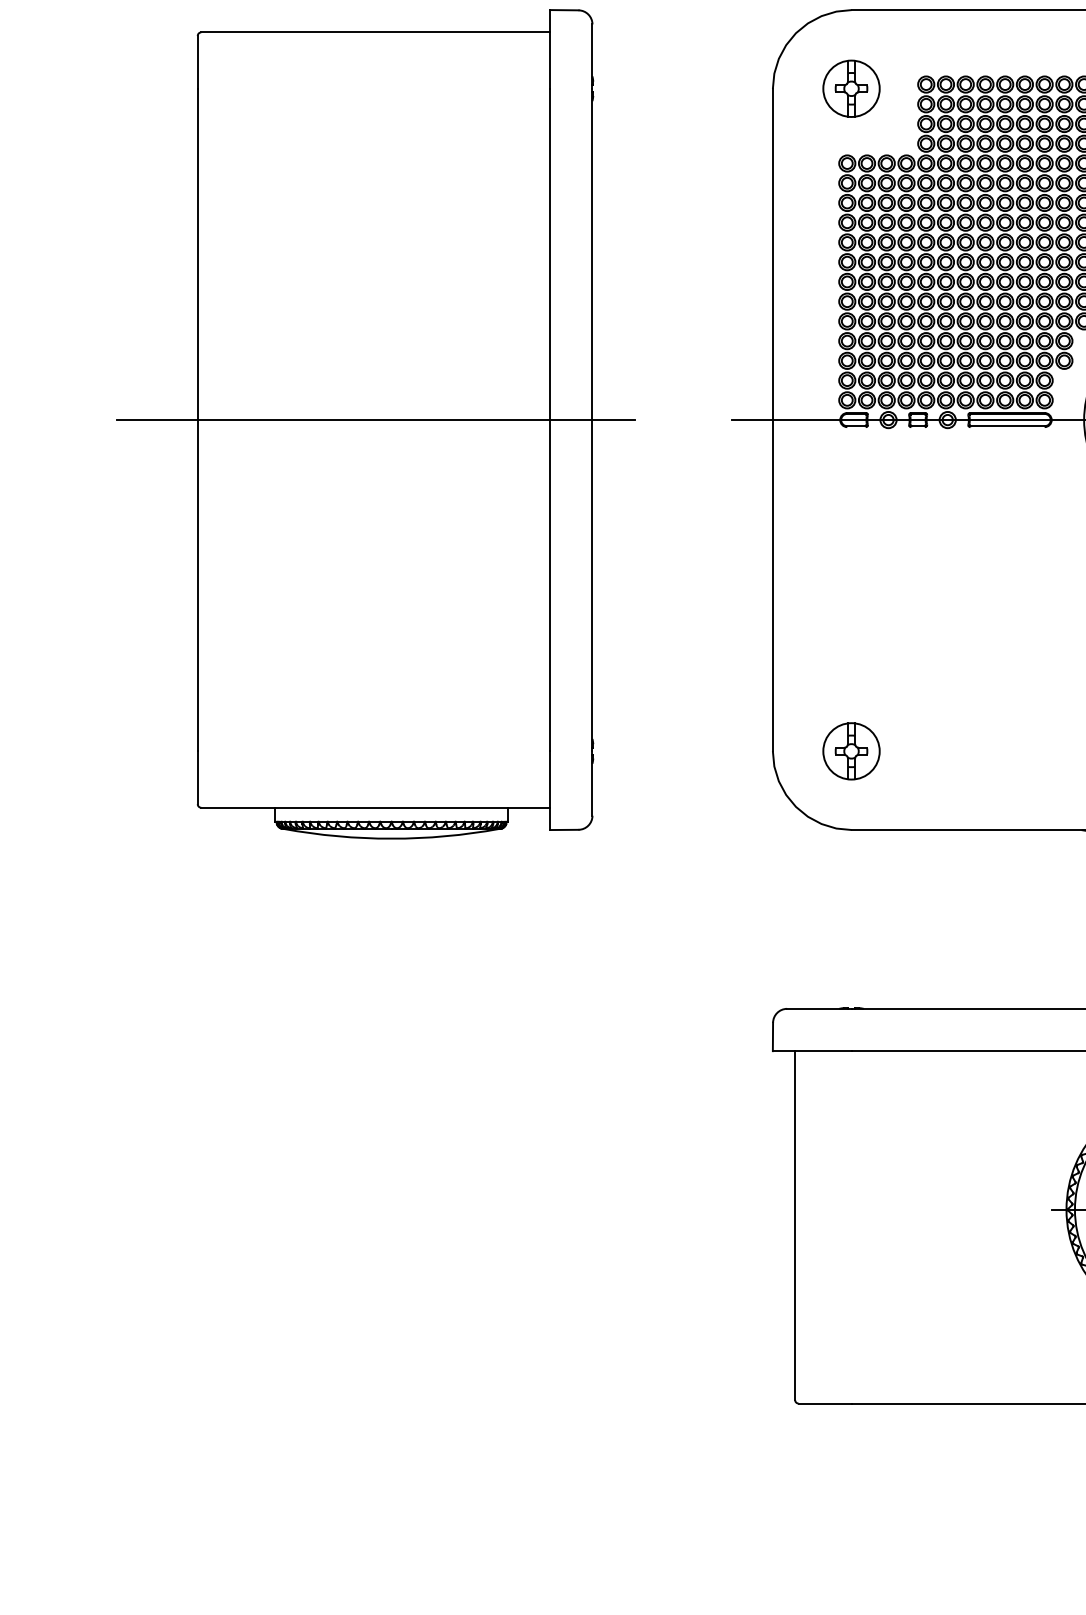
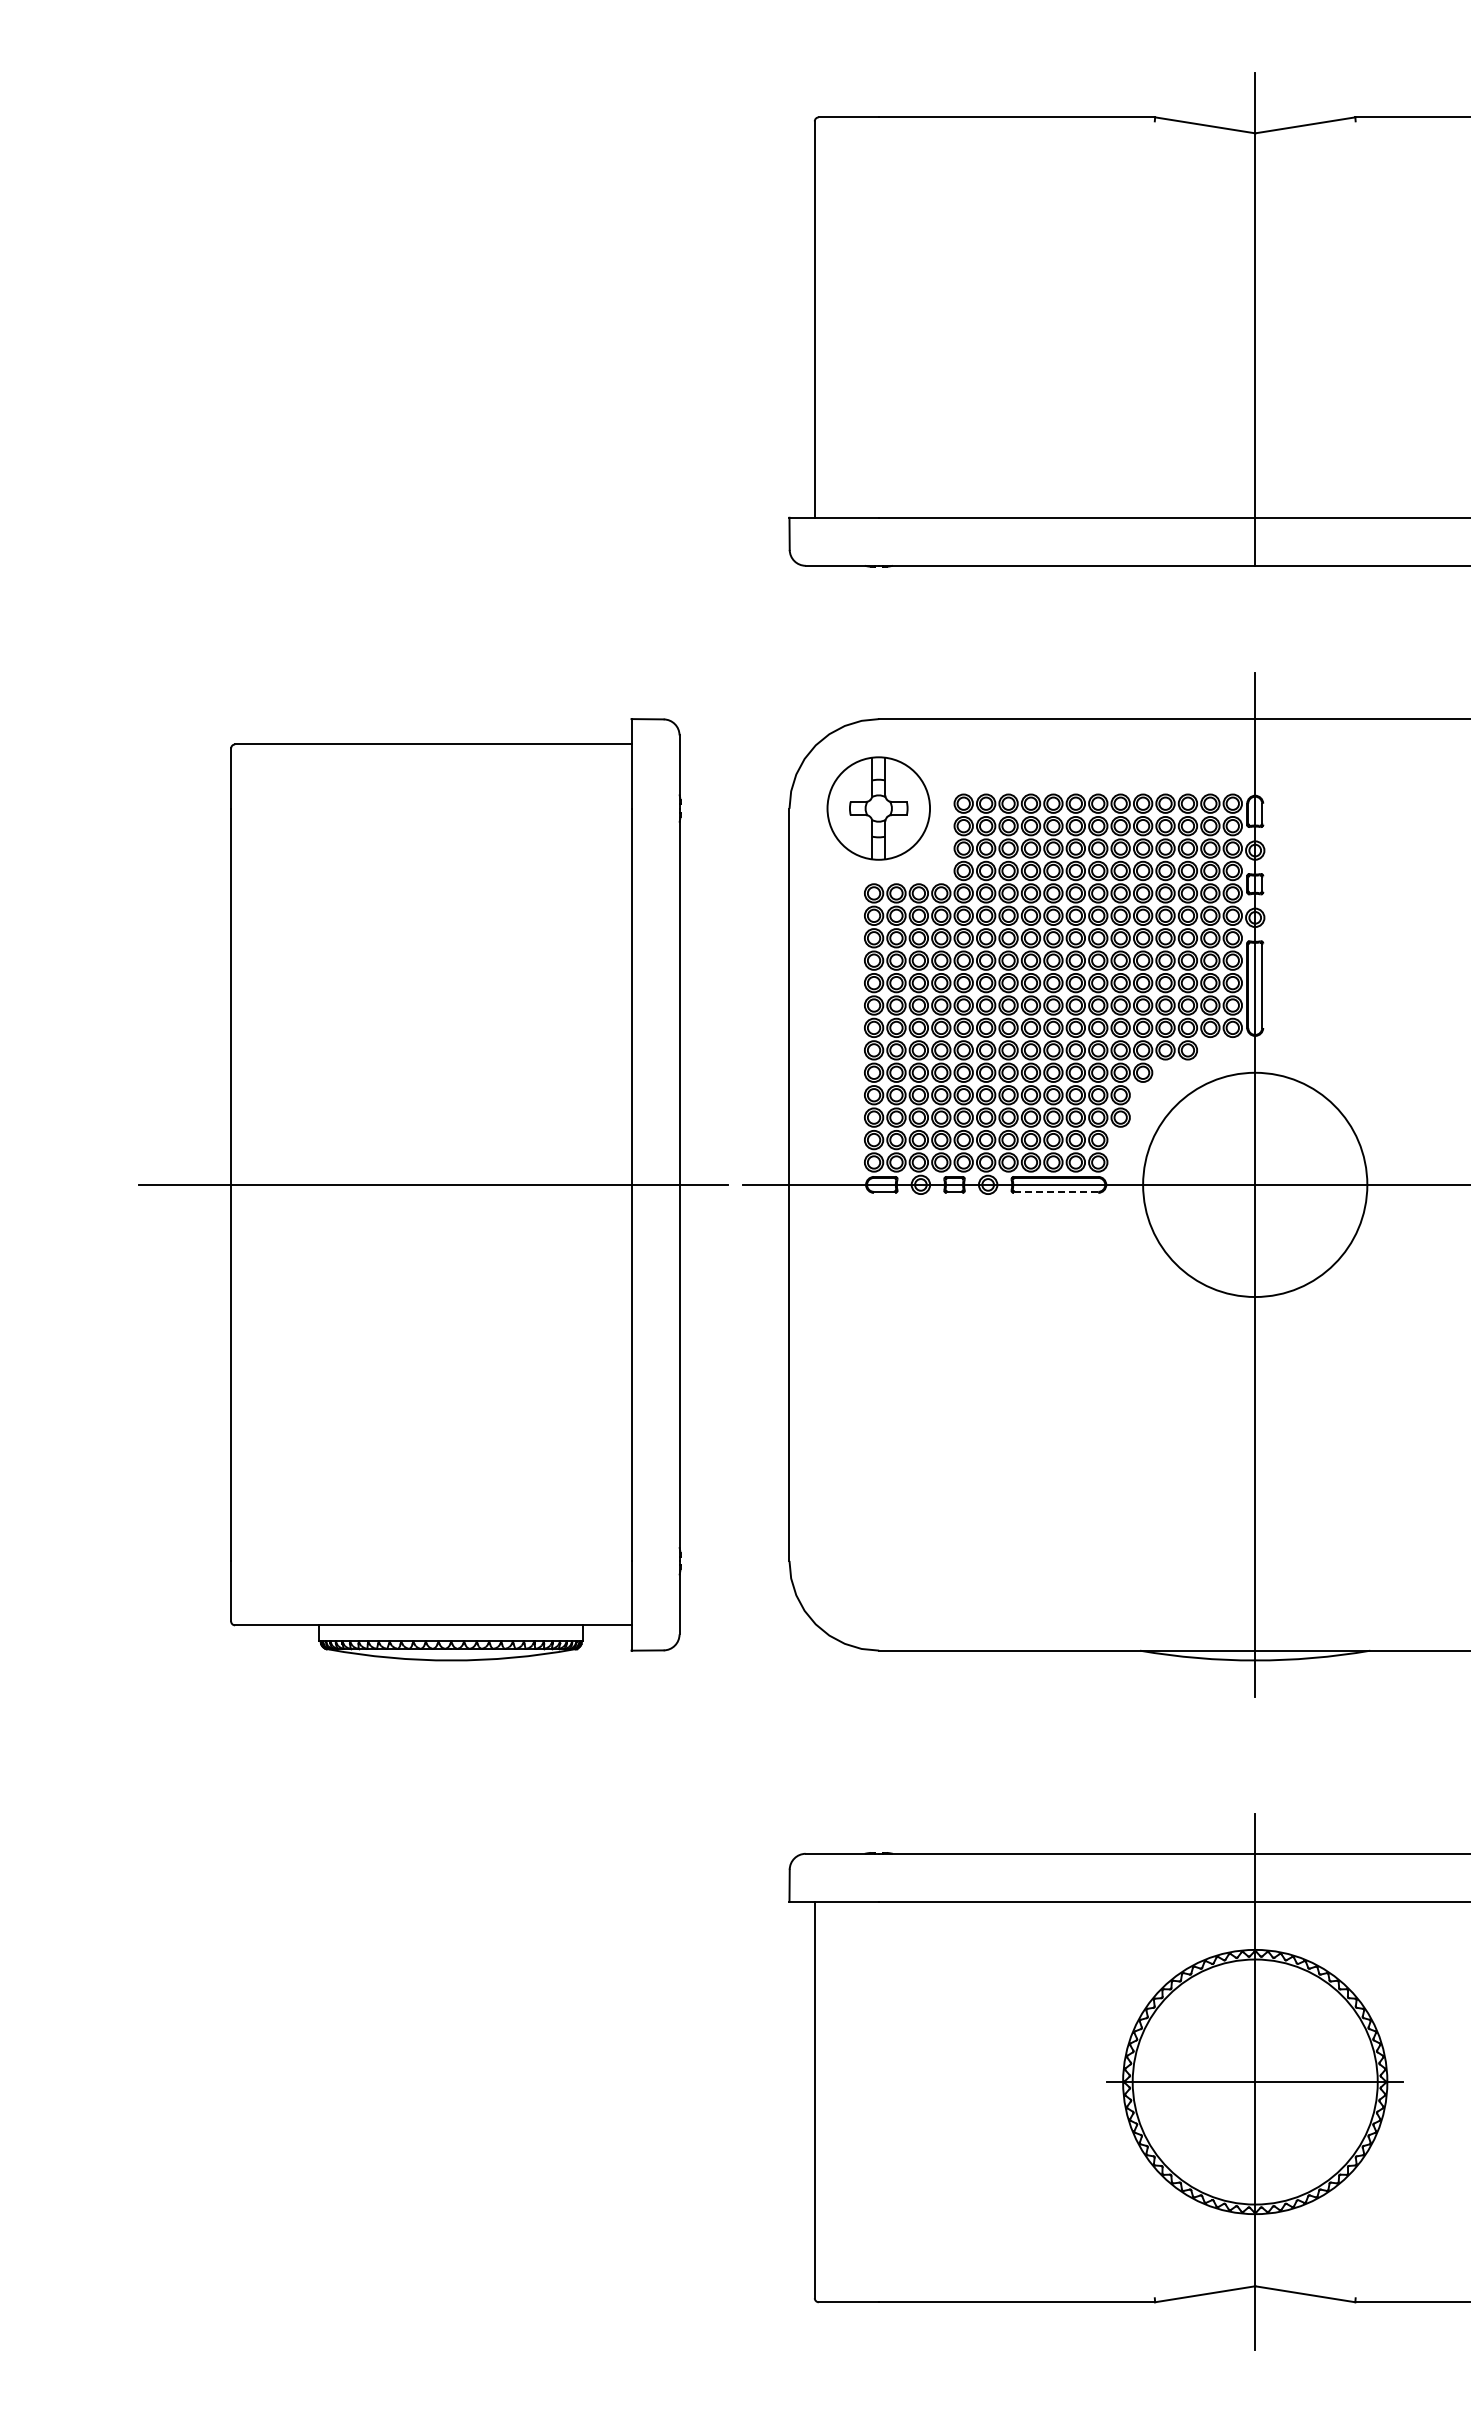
part: (851, 88) -> (878, 808), size x1.6
part: (375, 424) -> (433, 1189), moved
line: (1007, 425) -> (1056, 1191), solid -> dashed
part: (851, 751) -> (878, 1561), removed

